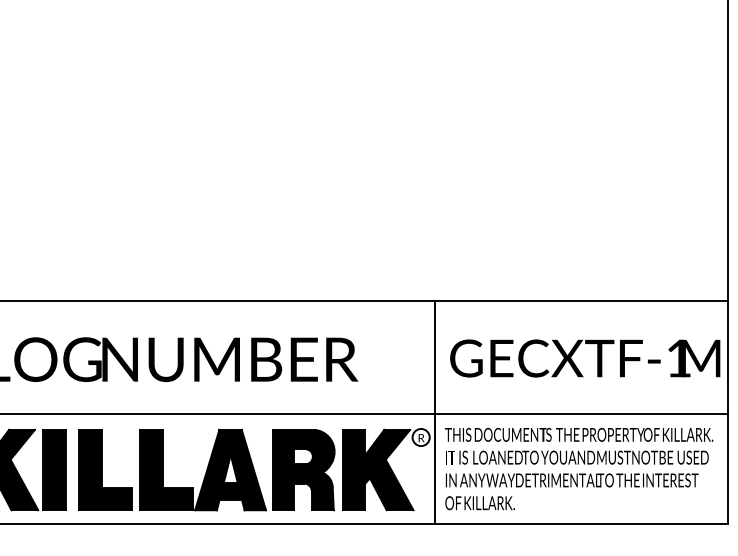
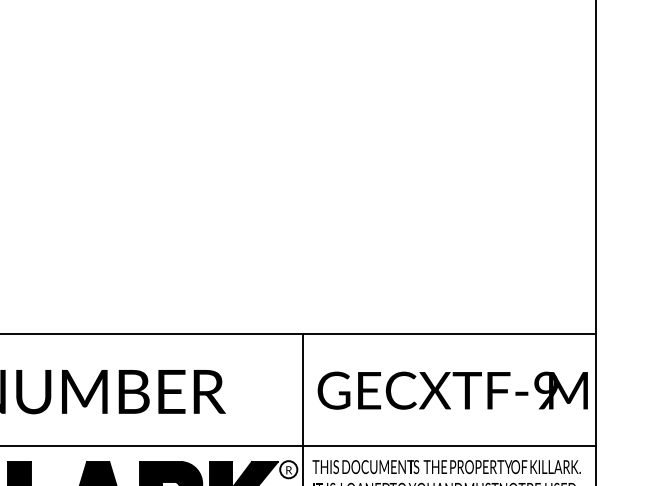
text: (678, 358) -> (546, 390), GECXTF-1 -> GECXTF-9

